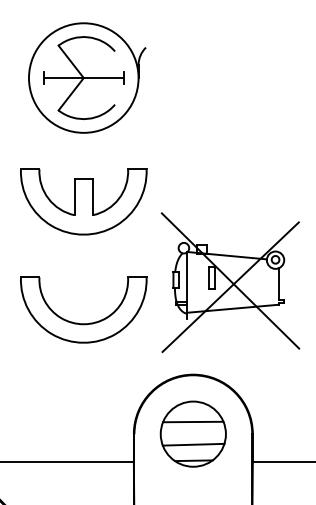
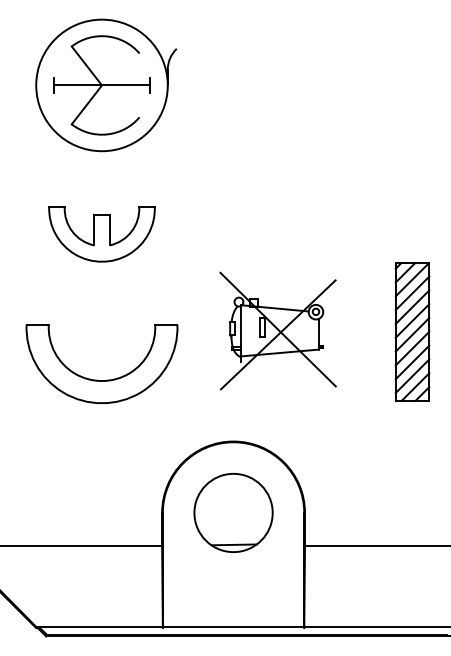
part: (83, 202) -> (101, 234), size x0.7
part: (229, 282) -> (277, 330), size x0.7
line: (193, 422) -> (233, 498), removed
line: (193, 444) -> (233, 525), removed

